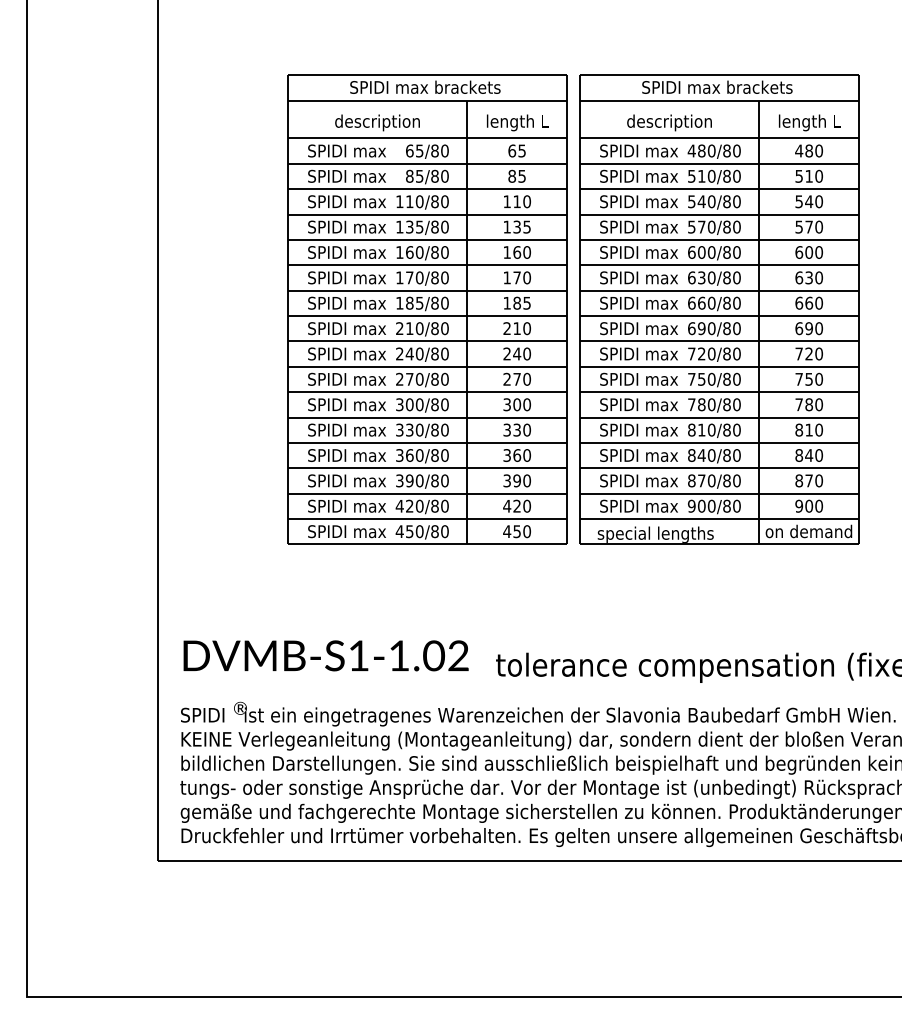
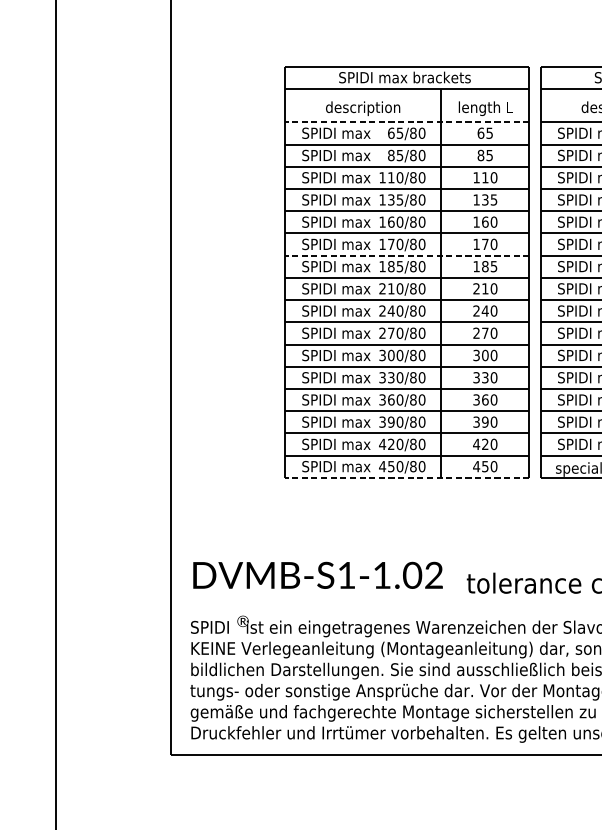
line: (427, 138) -> (406, 122), solid -> dashed
line: (427, 290) -> (406, 255), solid -> dashed
line: (427, 544) -> (406, 477), solid -> dashed

